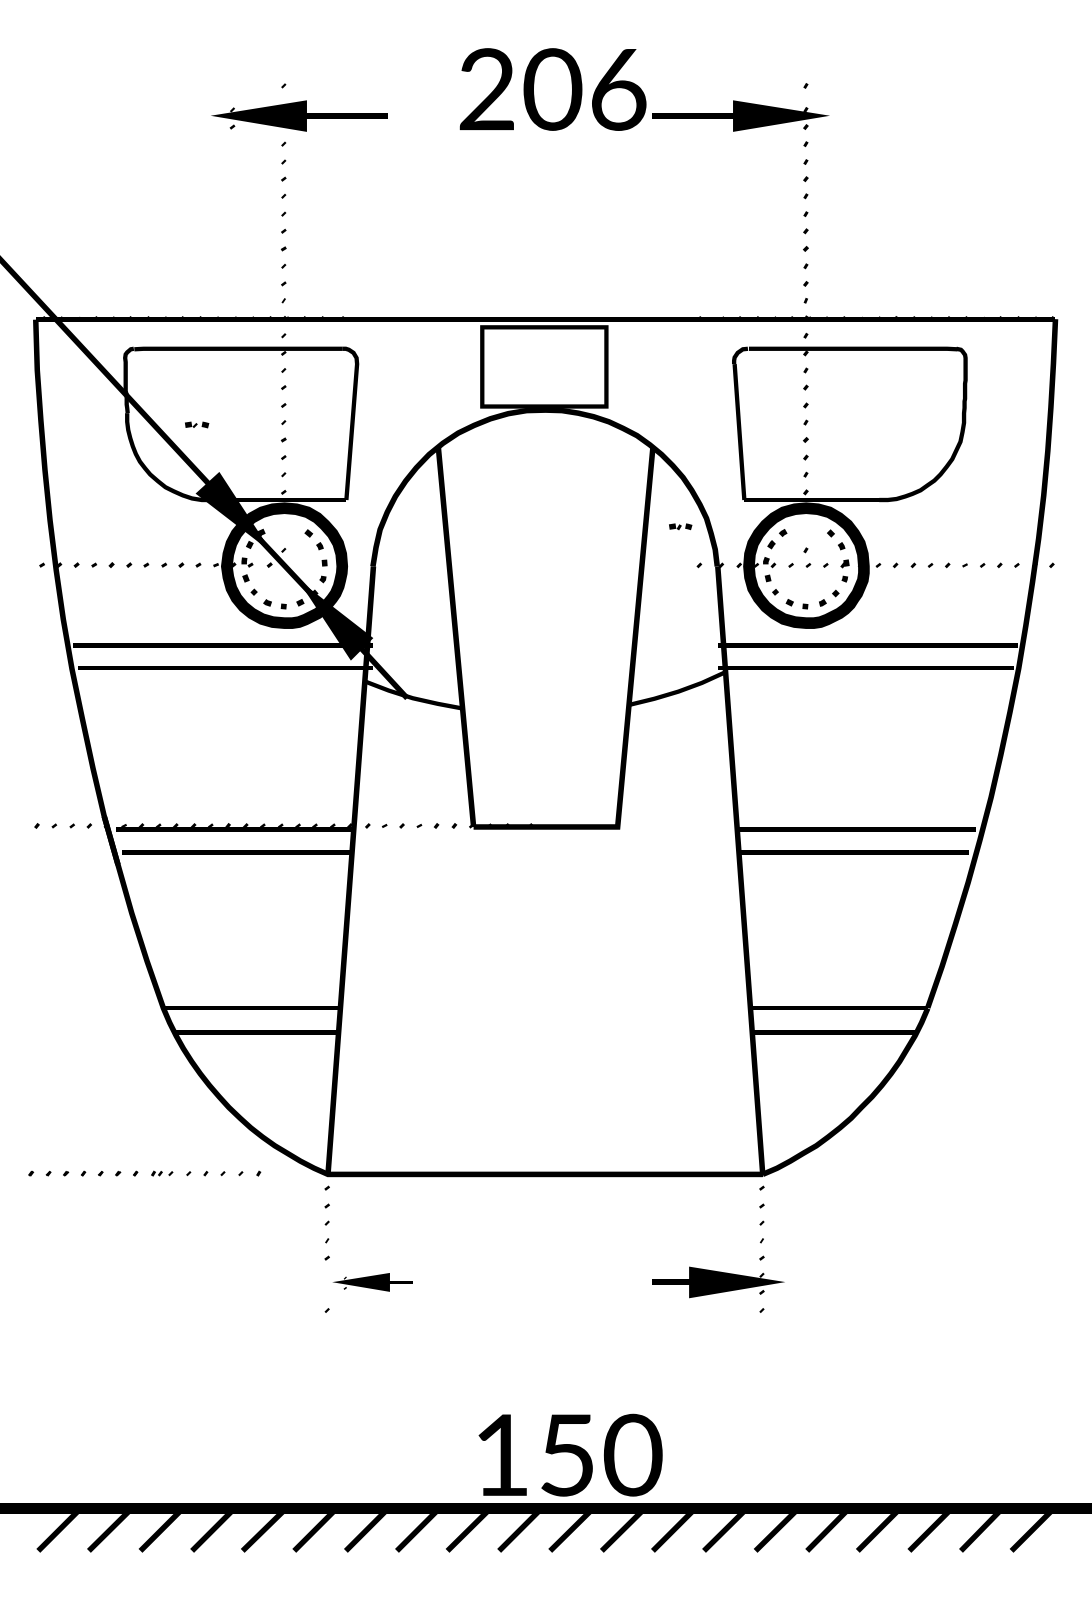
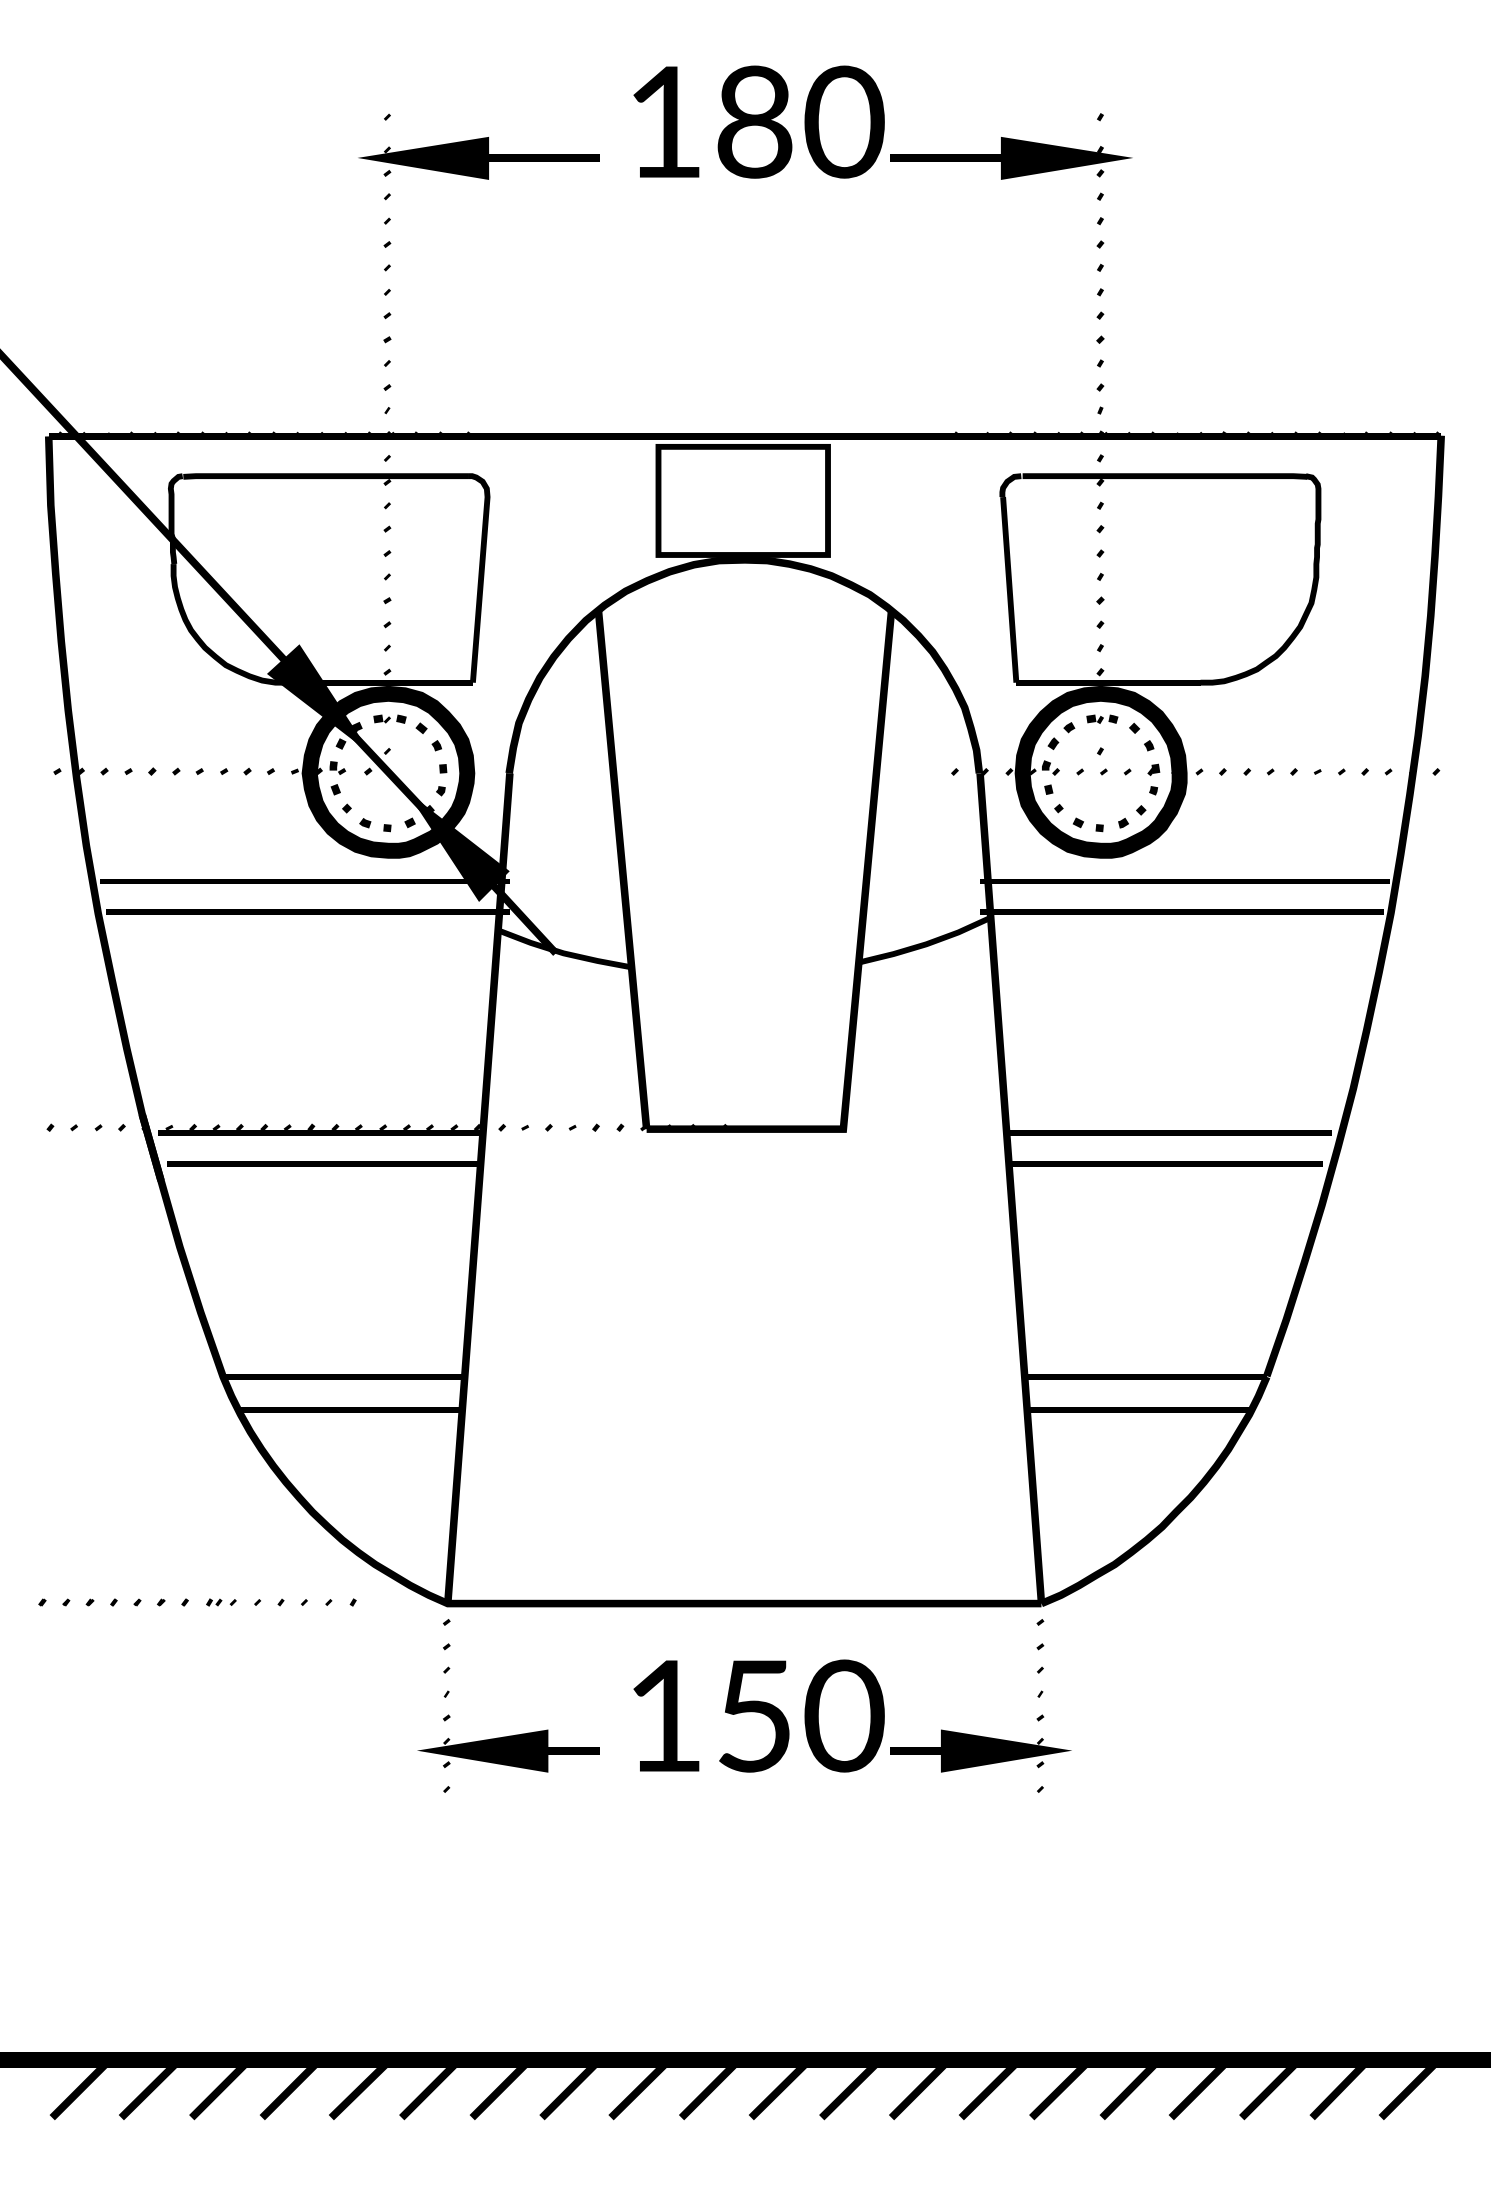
text: (553, 89) -> (755, 121), 206 -> 180
part: (299, 116) -> (478, 158), moved
part: (196, 424) -> (389, 718), moved
part: (680, 526) -> (1102, 718), moved
part: (372, 1281) -> (508, 1750), size x1.67
text: (570, 1454) -> (758, 1715), moved

